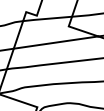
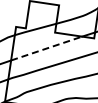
line: (57, 42) -> (47, 48), solid -> dashed

